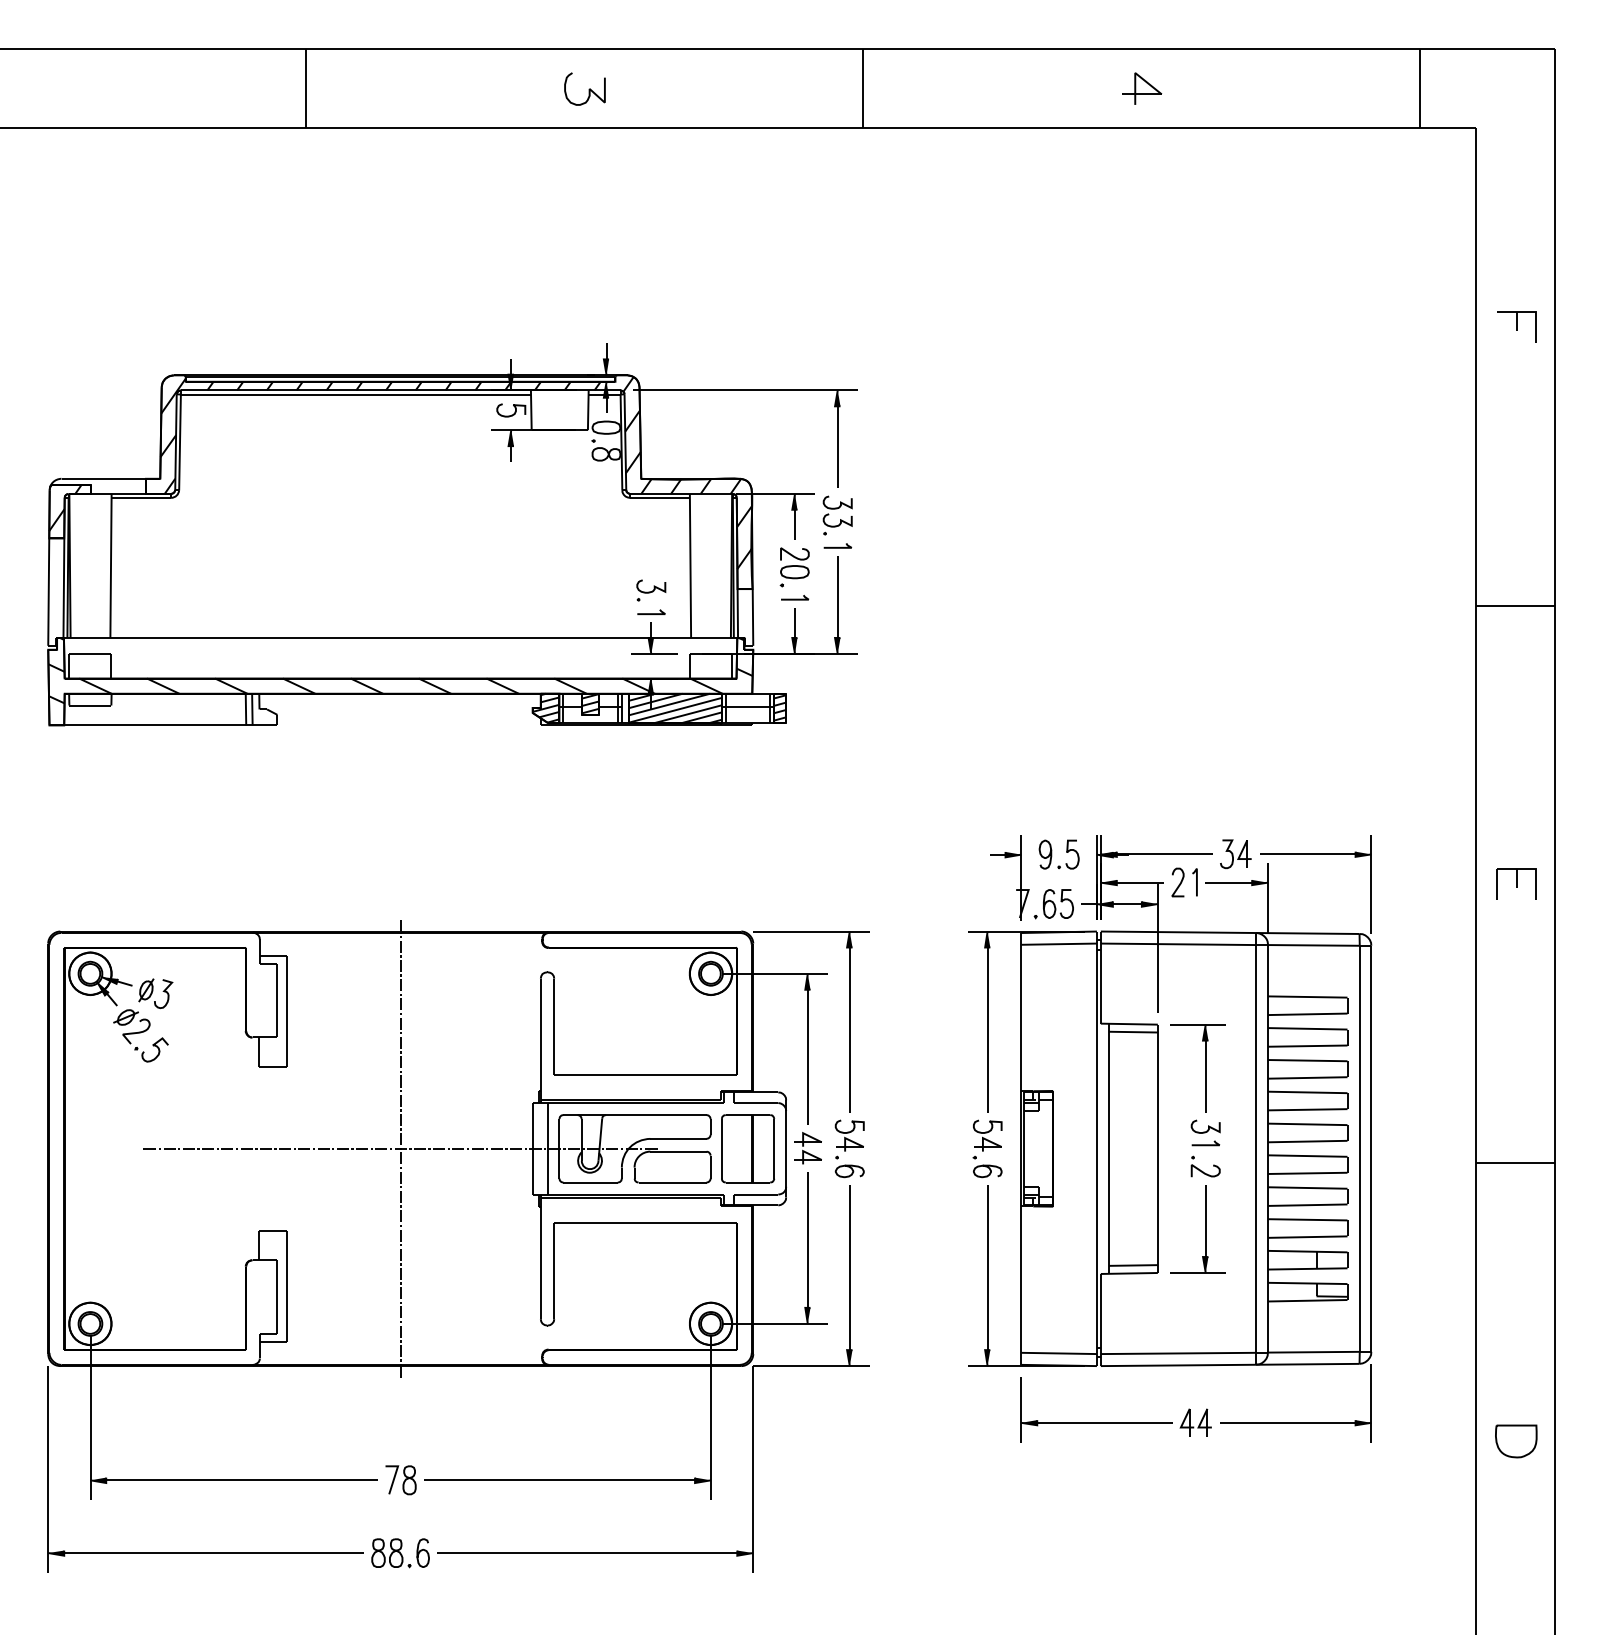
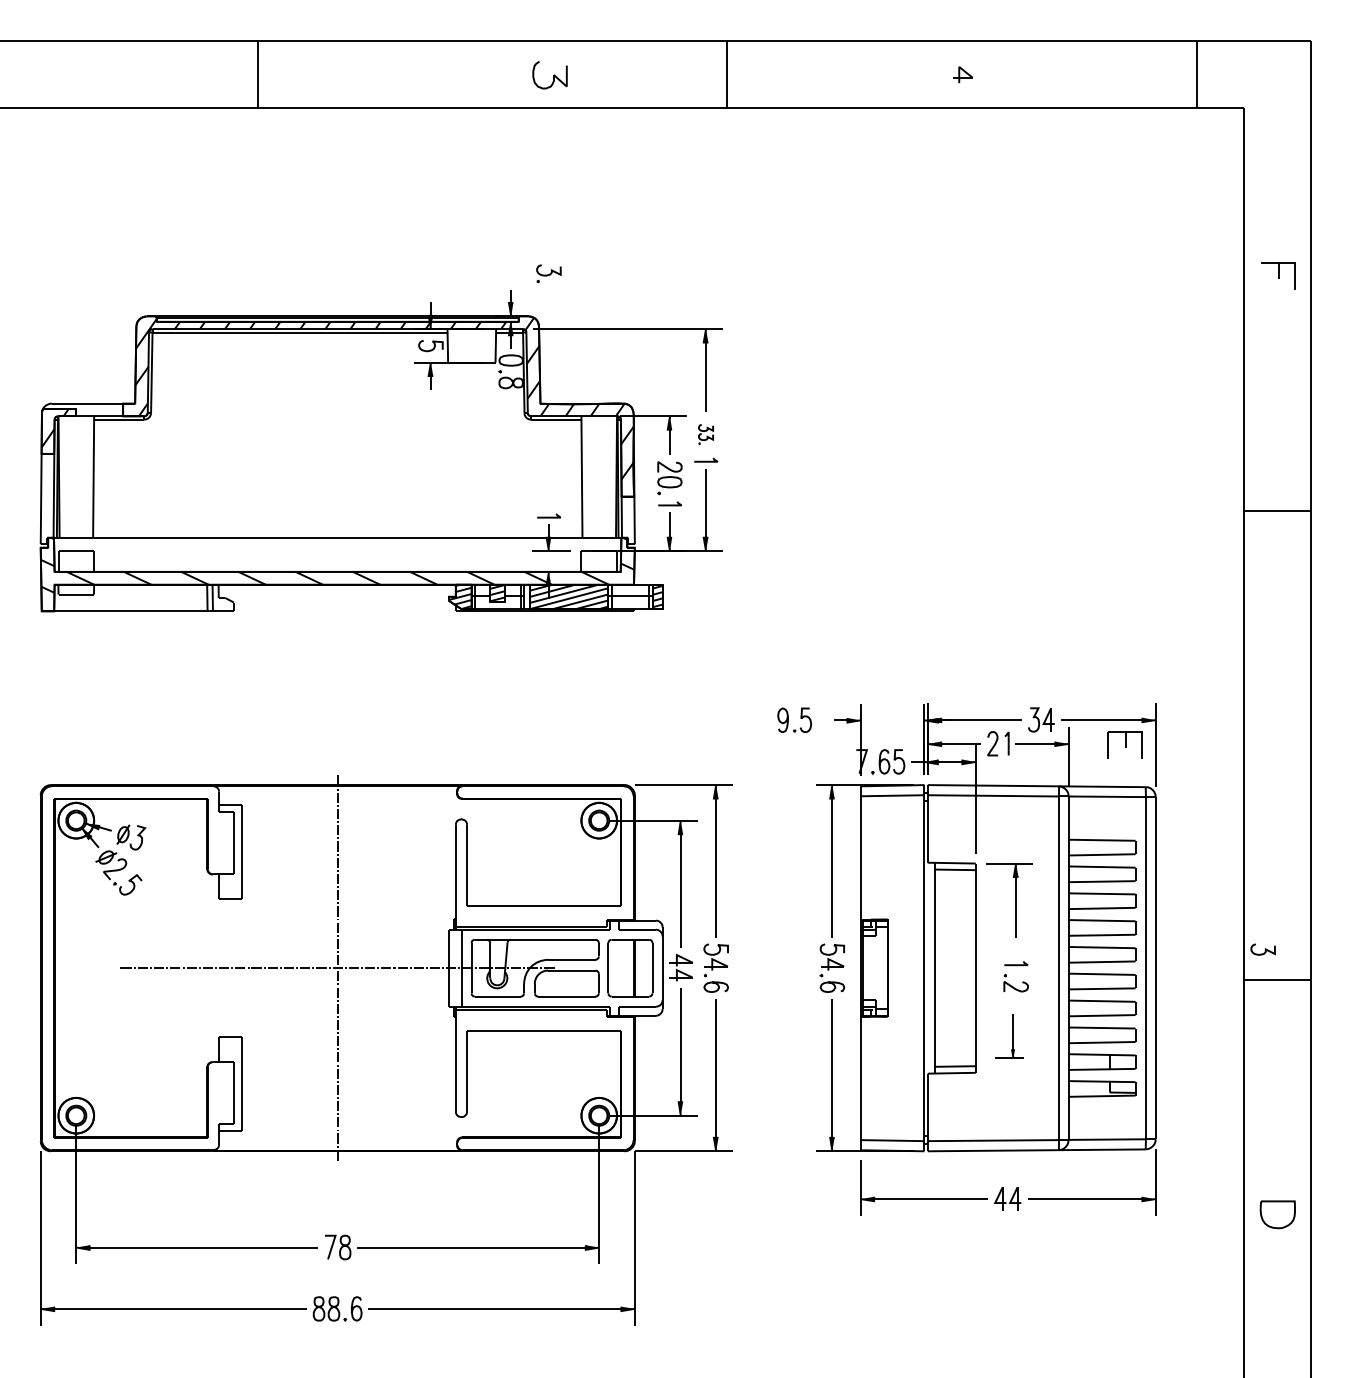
part: (1142, 88) -> (962, 74), size x0.6
curve: (589, 89) -> (553, 75), moved
part: (837, 515) -> (705, 434), size x0.6
part: (650, 590) -> (548, 273), moved
part: (1059, 853) -> (794, 719), moved
part: (1515, 883) -> (1124, 744), moved
curve: (1207, 1129) -> (1264, 951), moved
part: (1197, 1229) -> (1009, 1036), size x0.6

